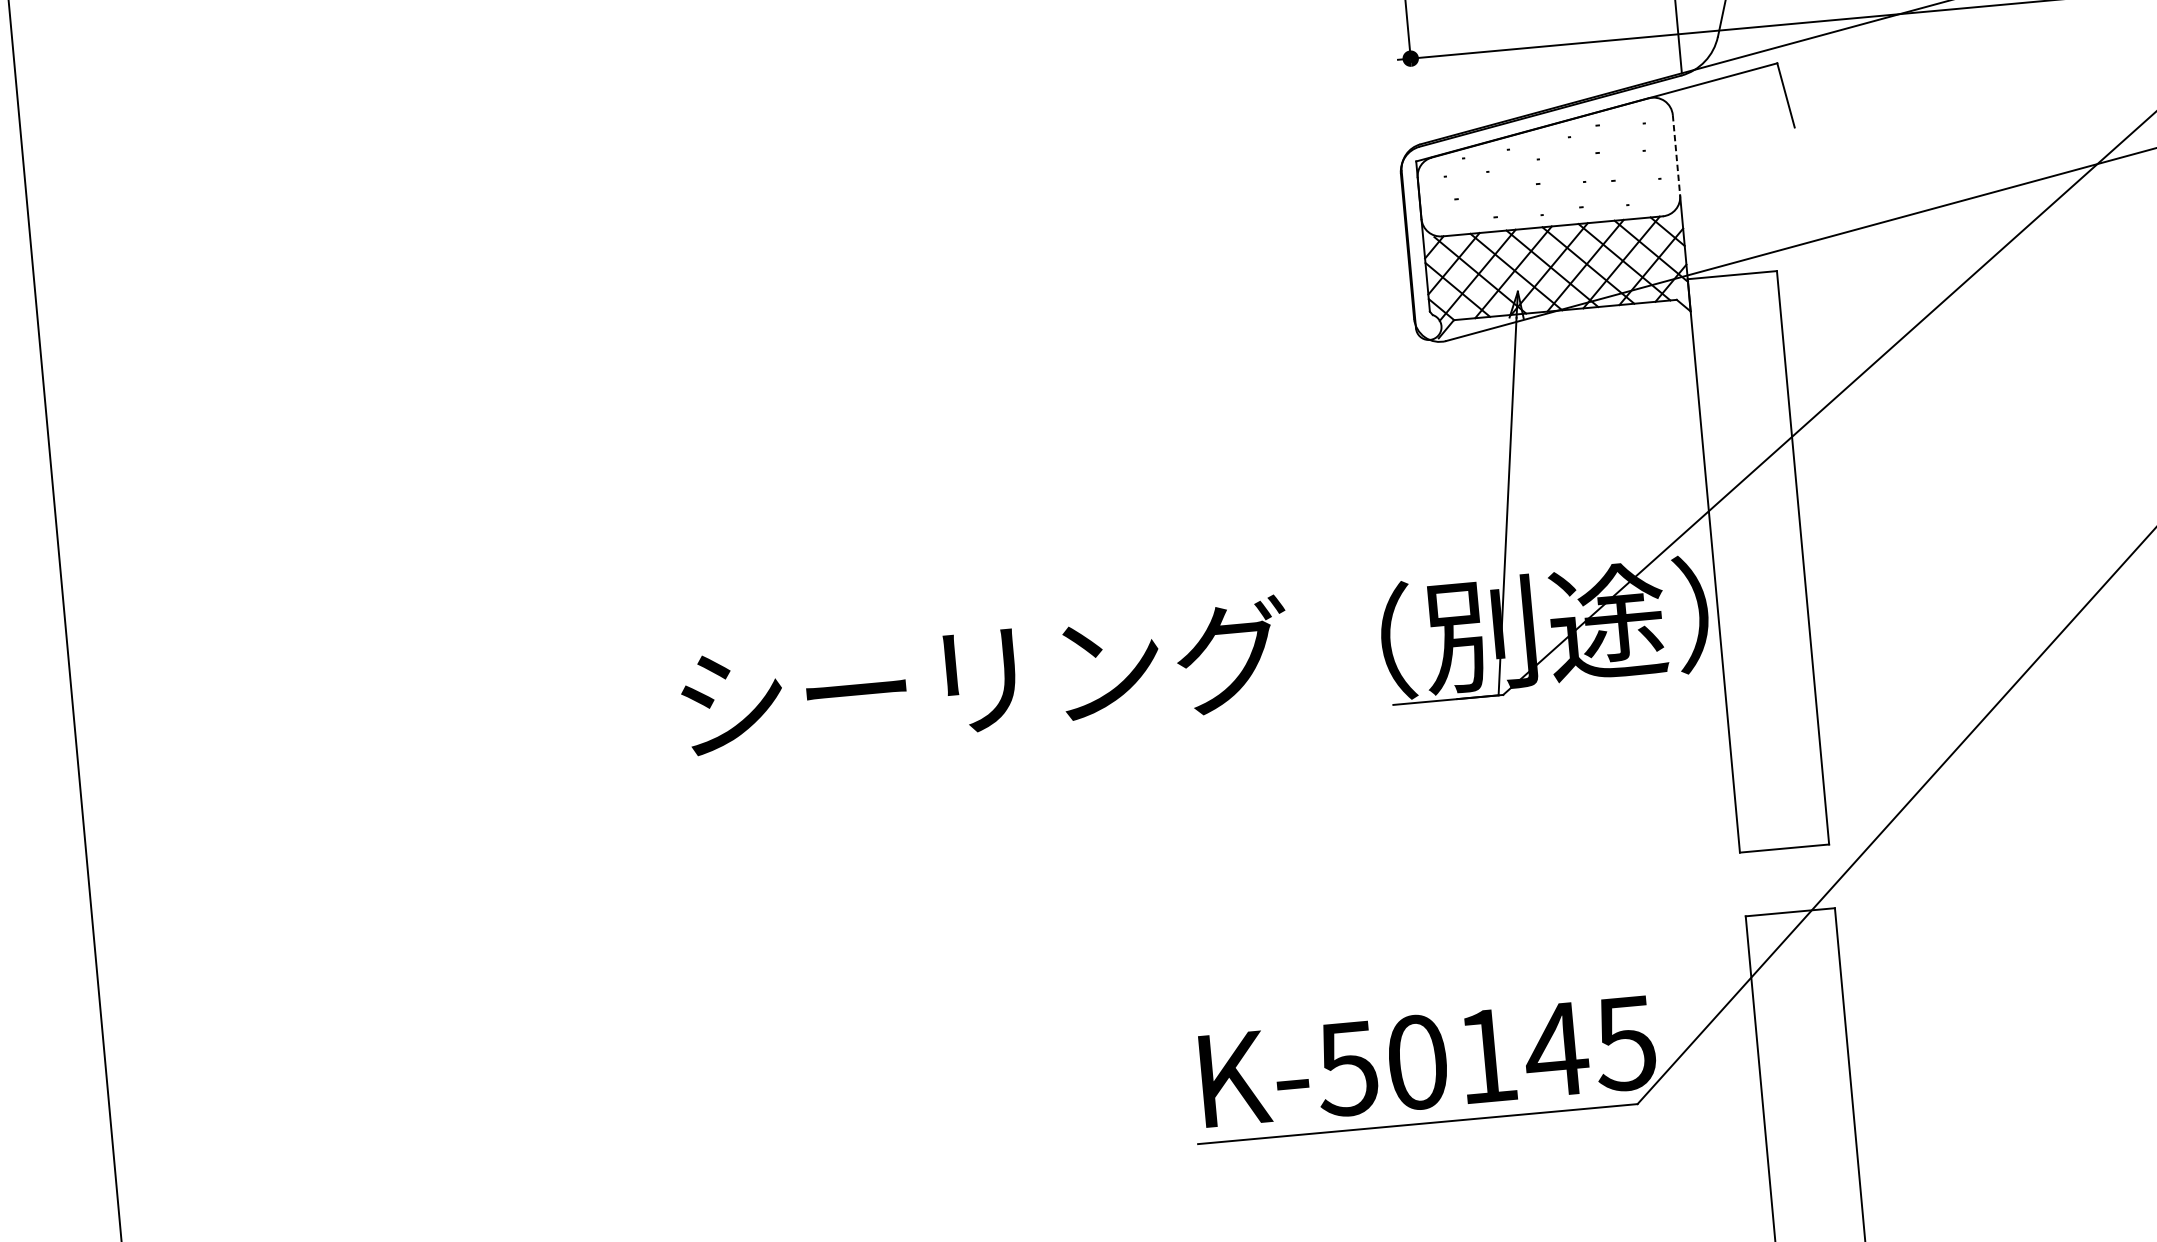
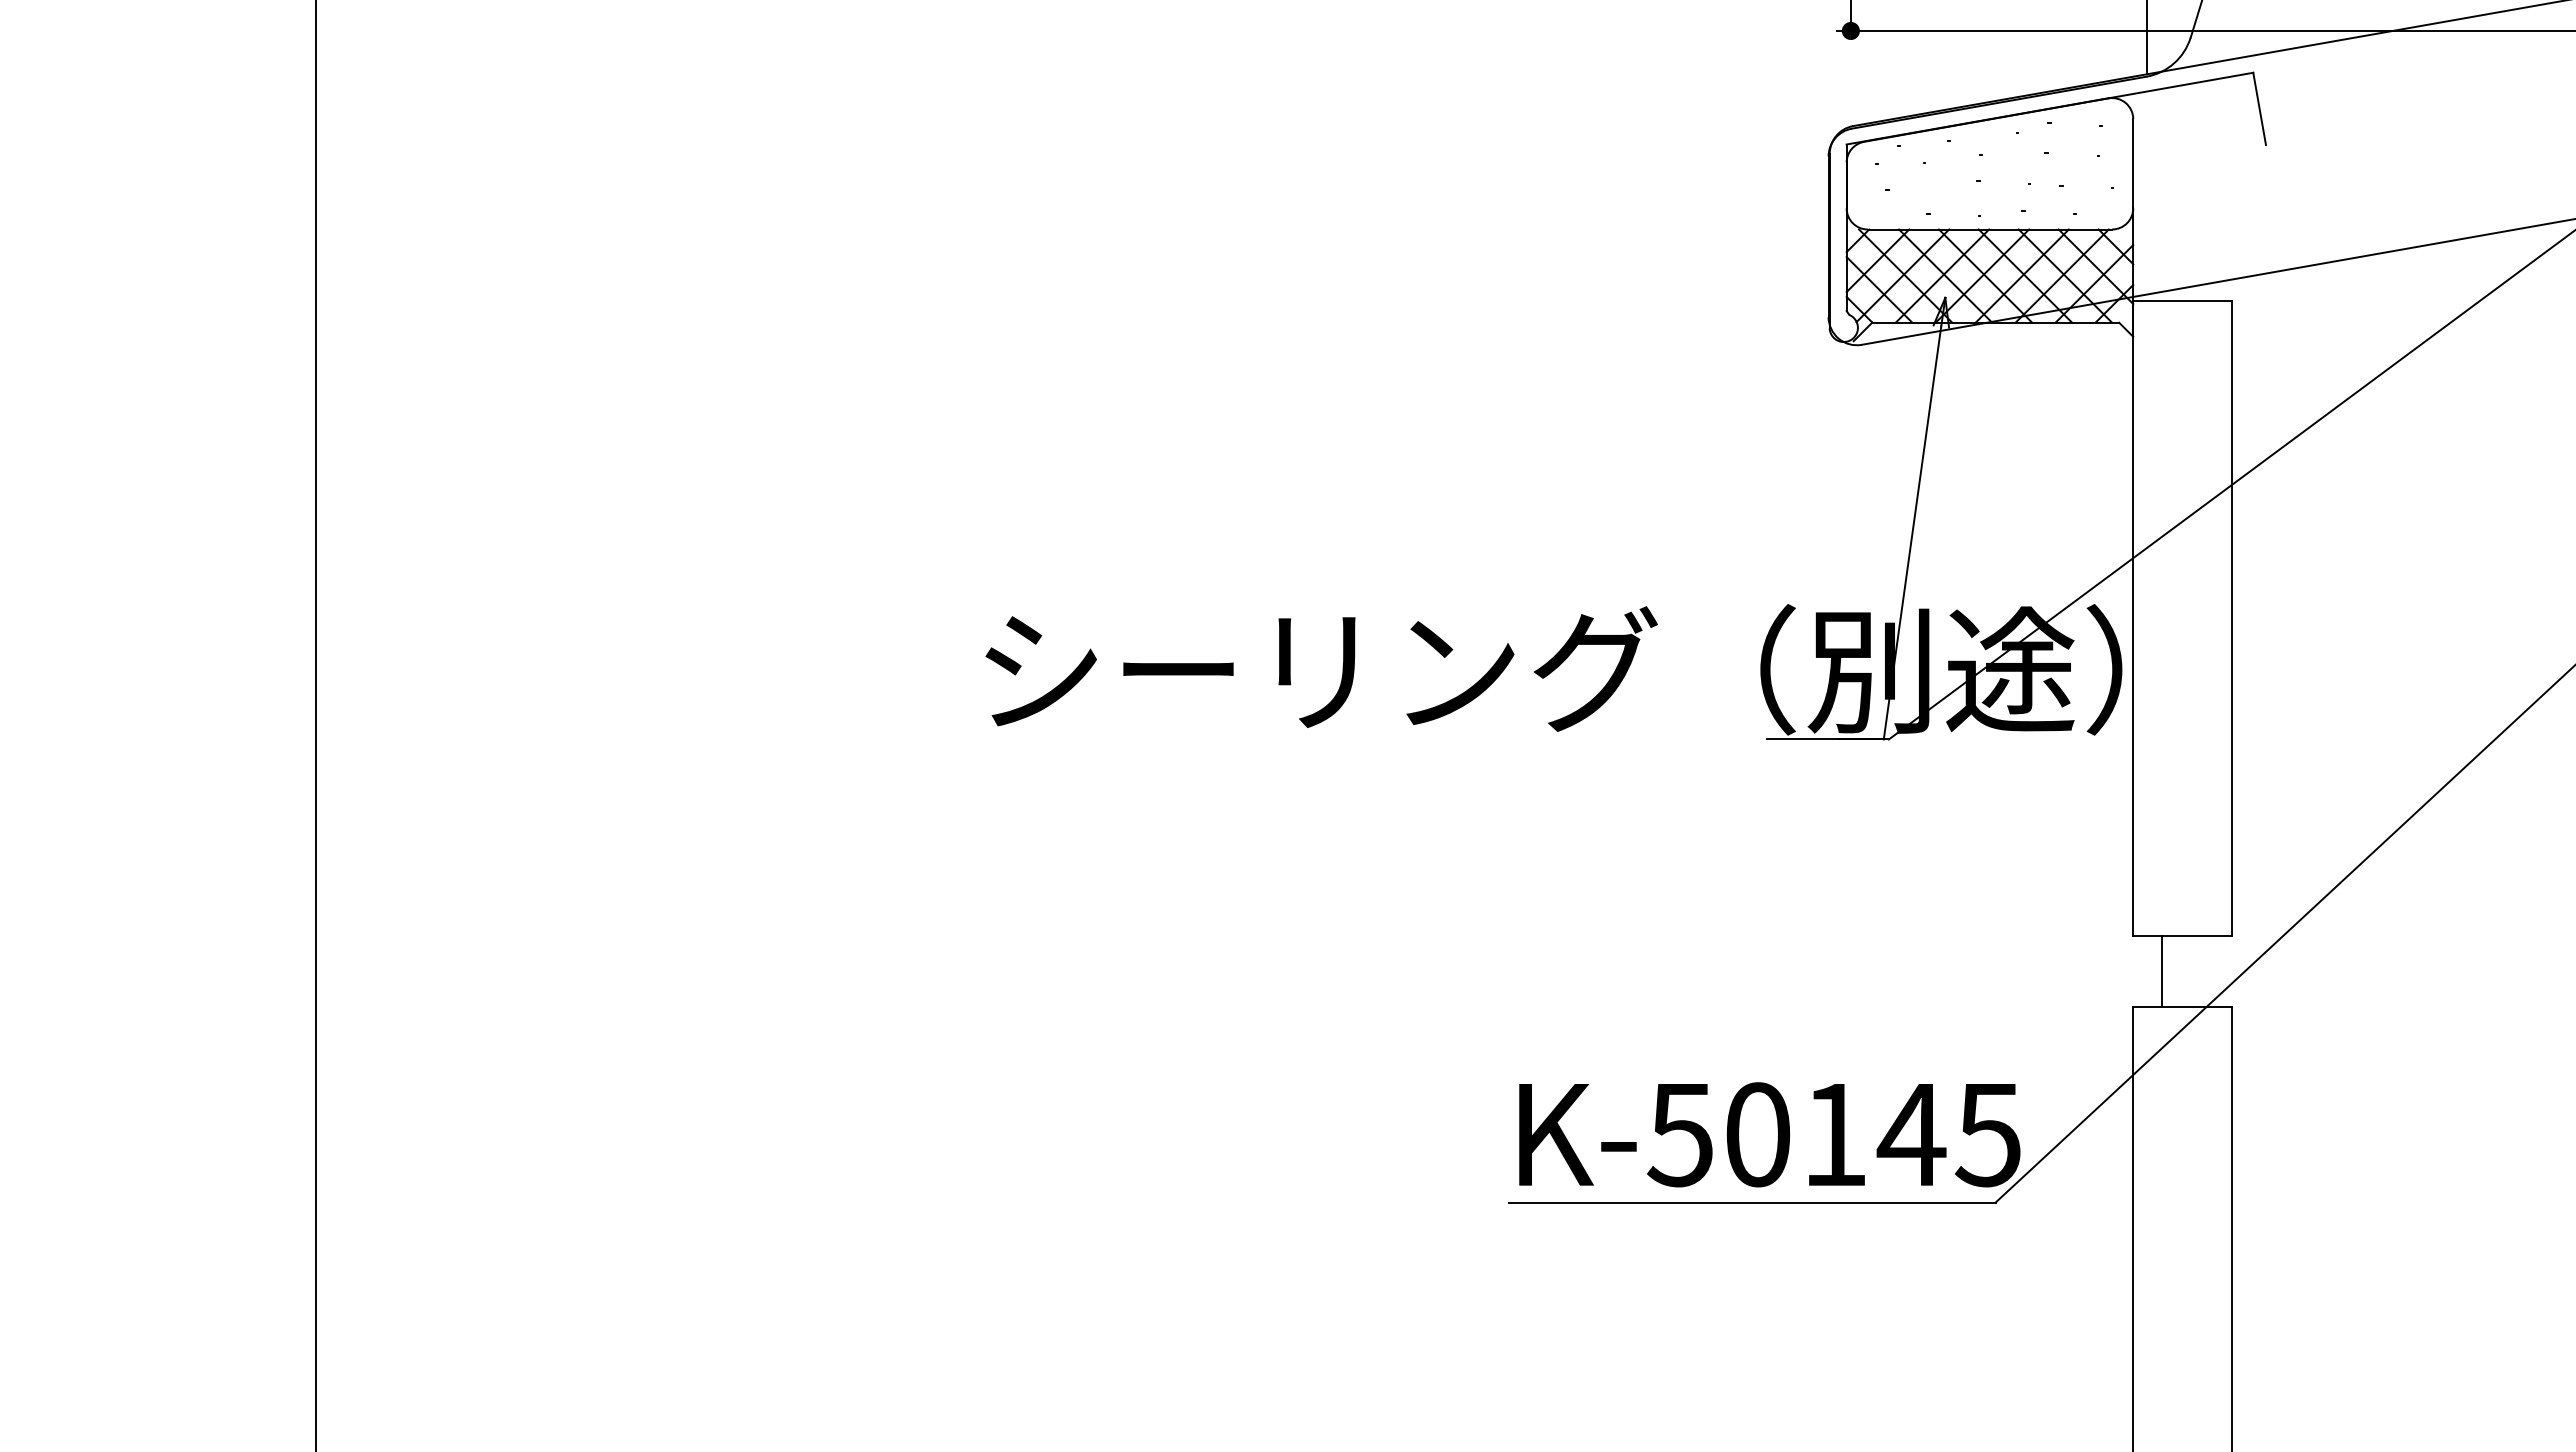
line: (1676, 155) -> (2133, 163), dashed -> solid
line: (1768, 881) -> (2161, 971), added

